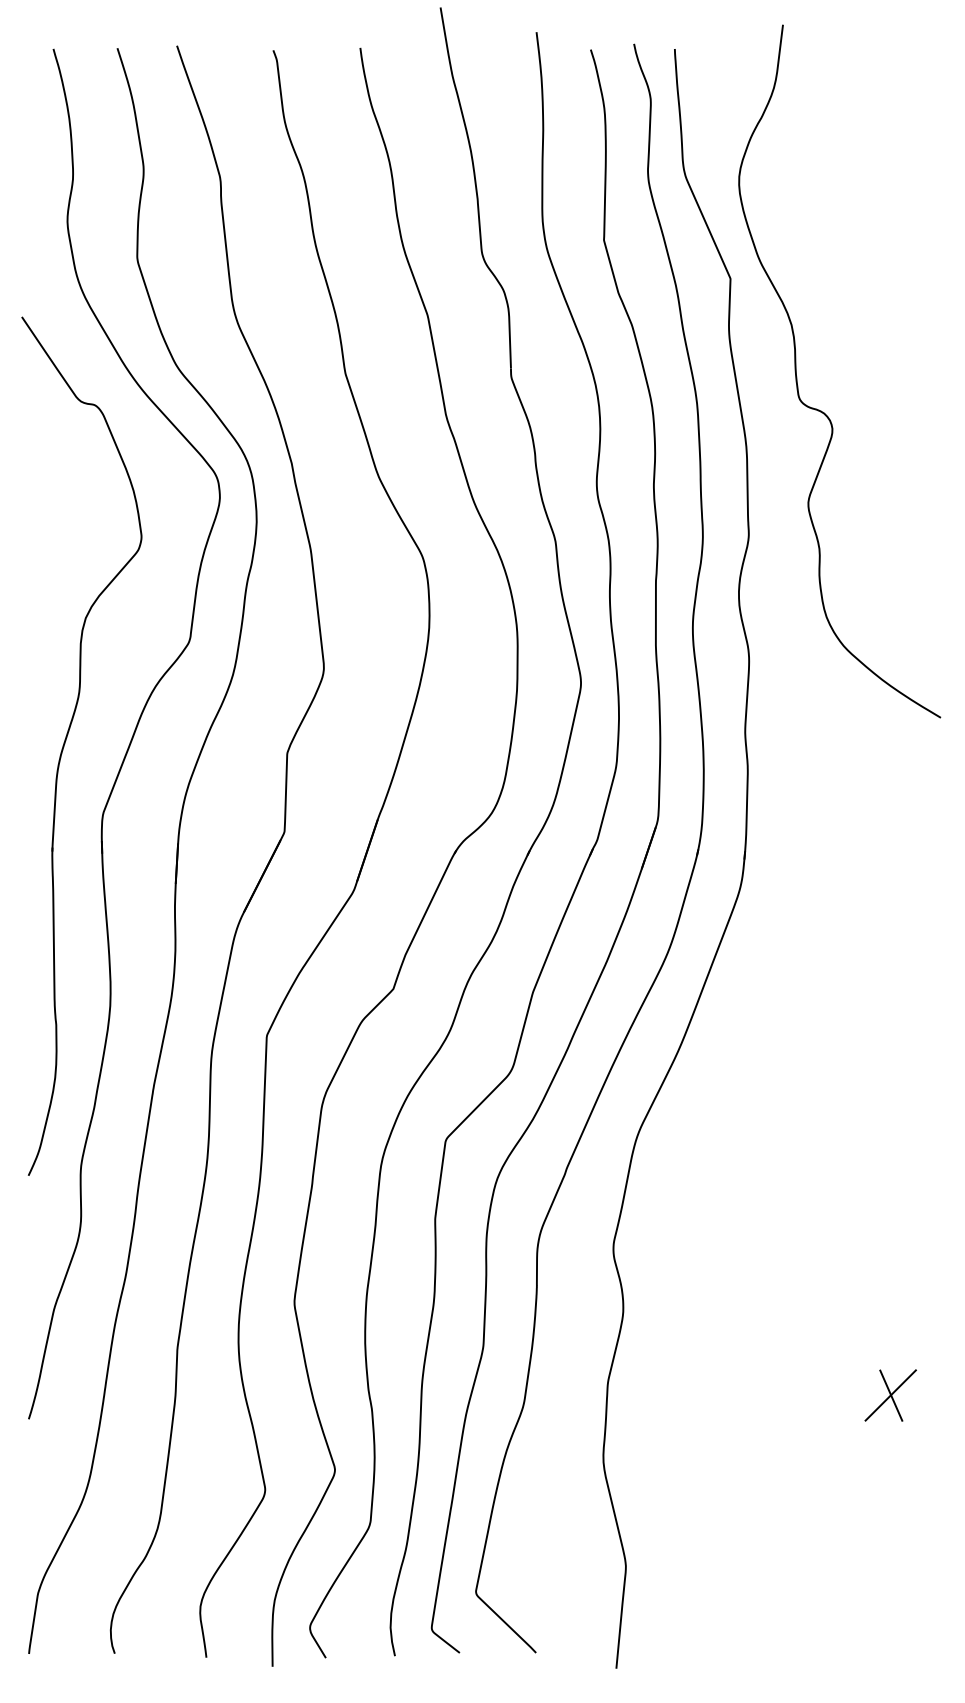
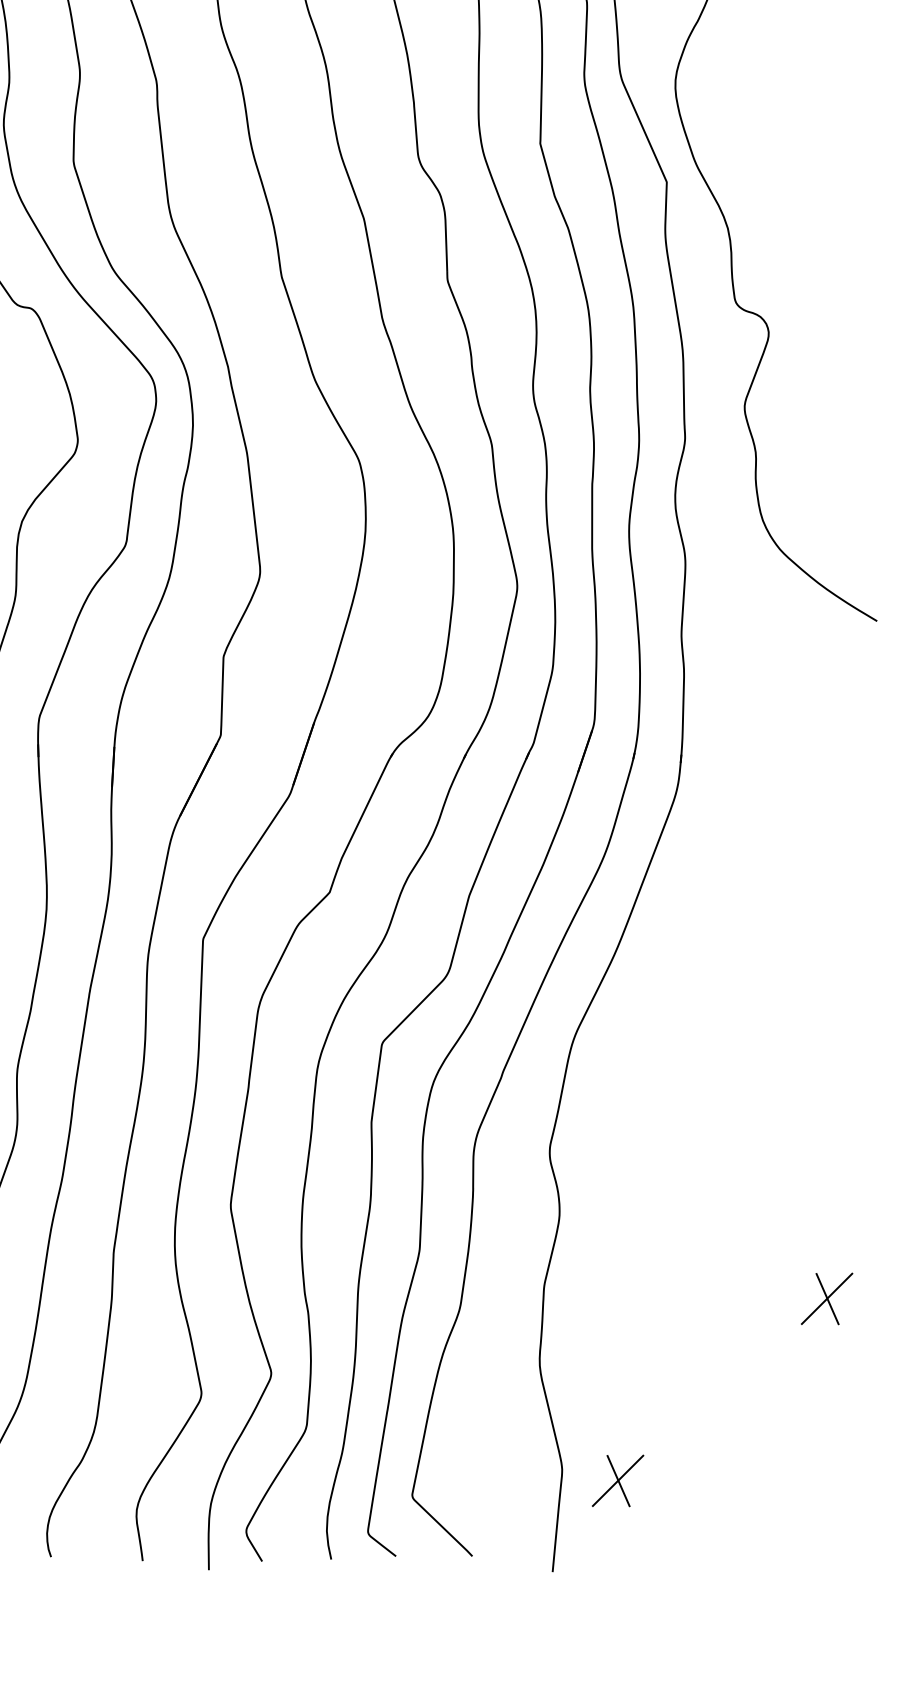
part: (681, 1577) -> (617, 1480), added

